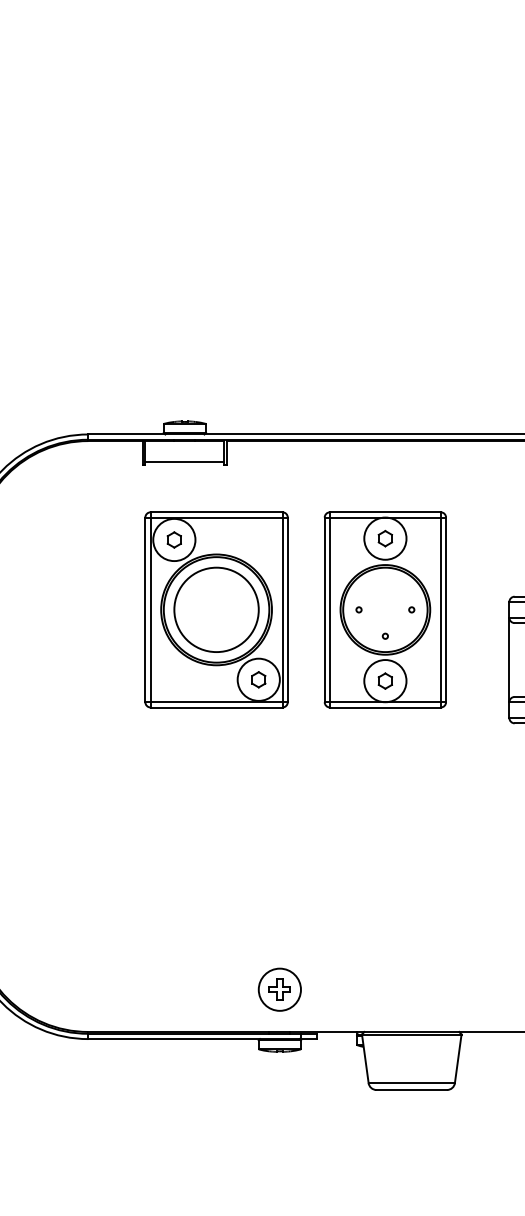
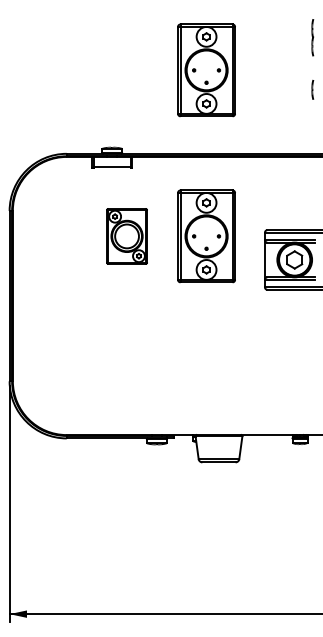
part: (385, 257) -> (206, 70), added
part: (215, 610) -> (126, 236), size x0.6
part: (279, 988) -> (156, 414), removed

